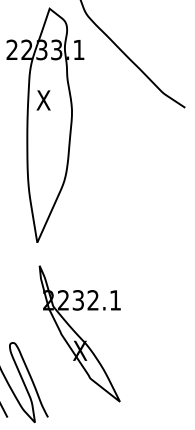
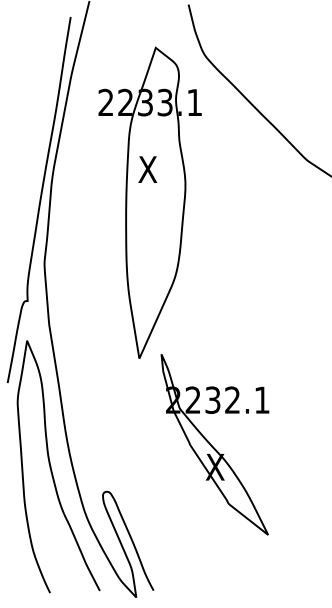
part: (79, 333) -> (214, 444), moved

